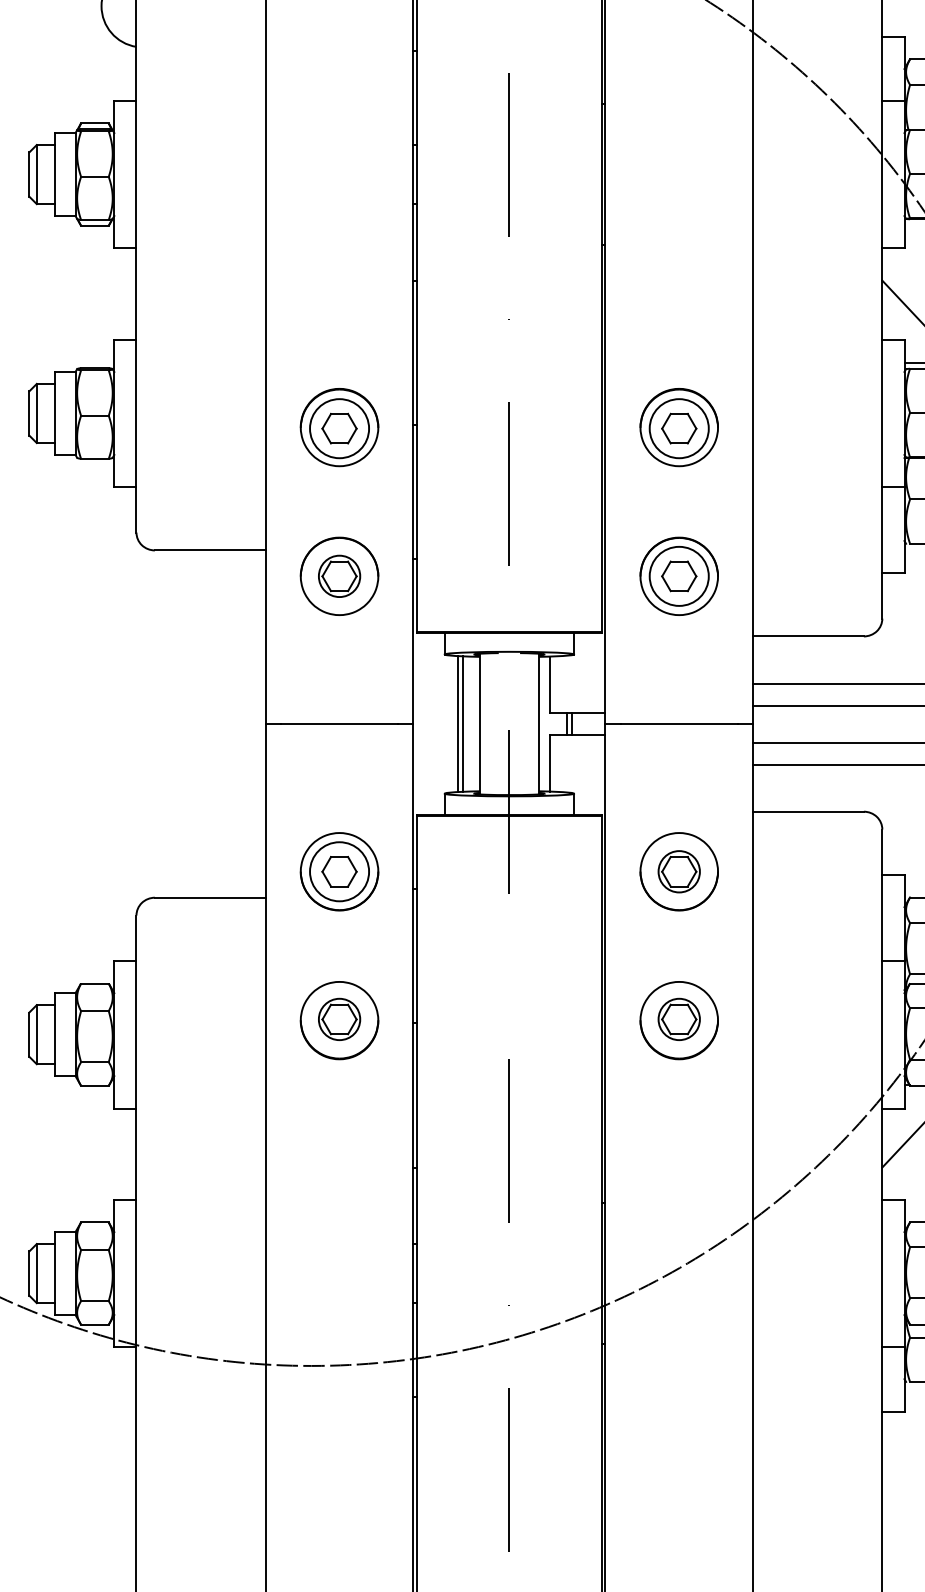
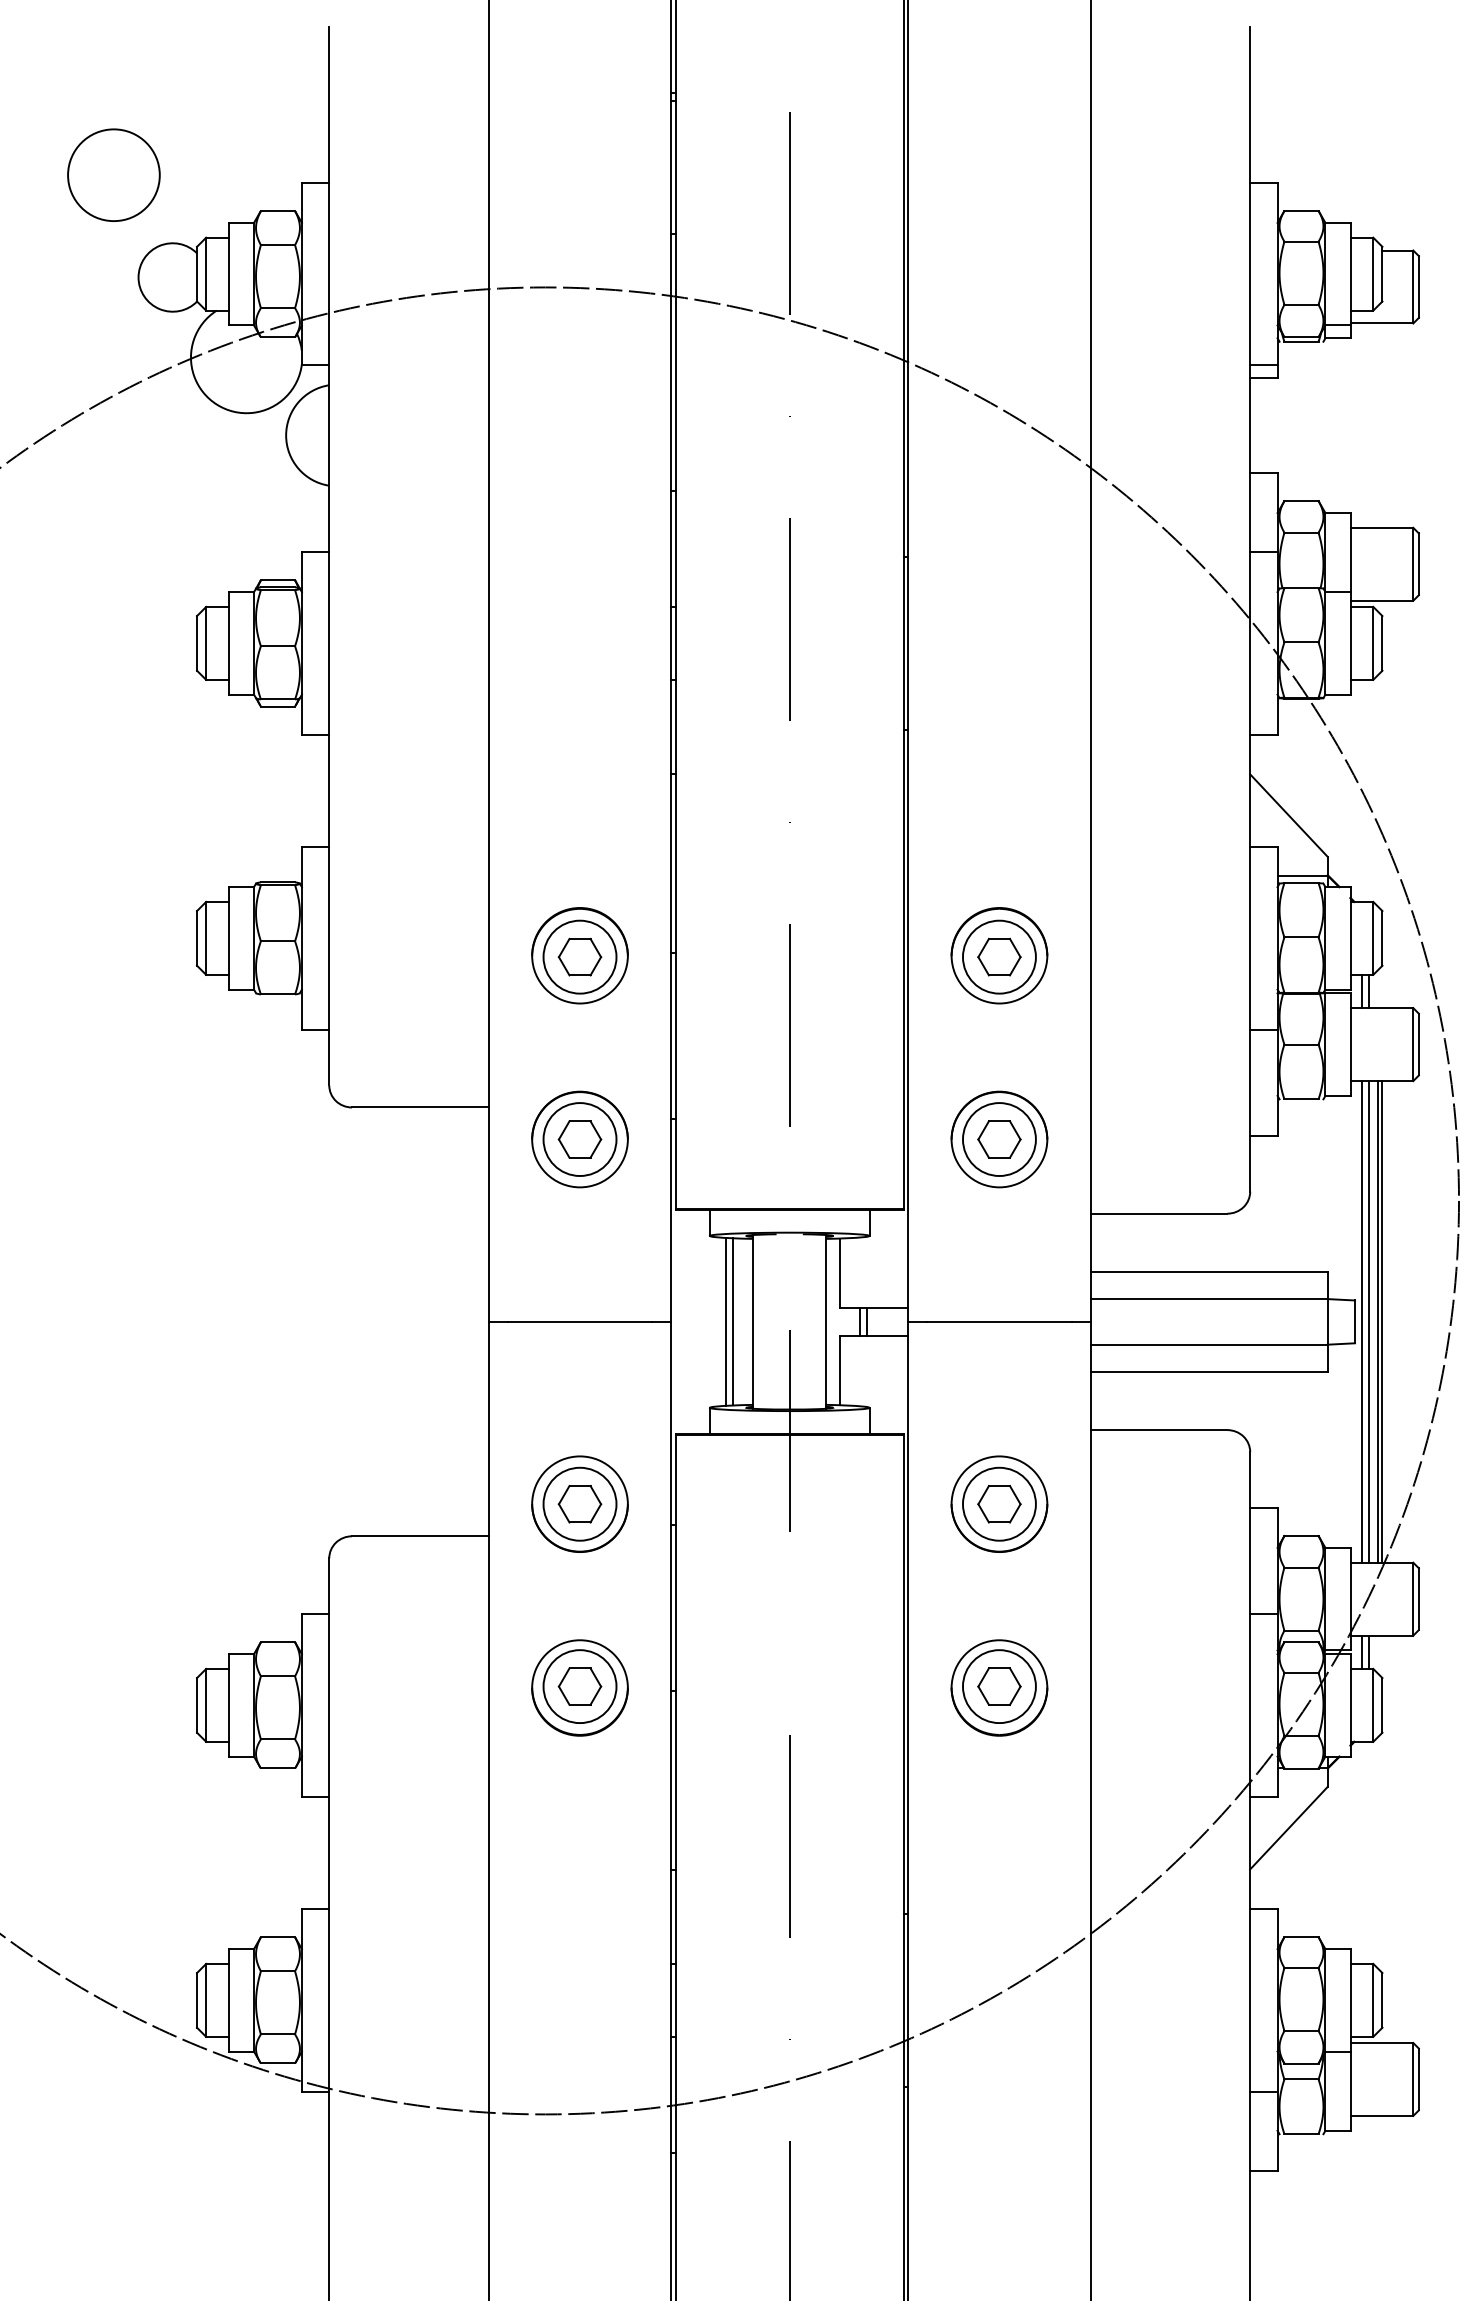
circle: (339, 576) -> (579, 1139), size x1.43
circle: (678, 871) -> (998, 1503), size x1.43
circle: (339, 1019) -> (579, 1686), size x1.43
circle: (678, 1019) -> (998, 1686), size x1.43

